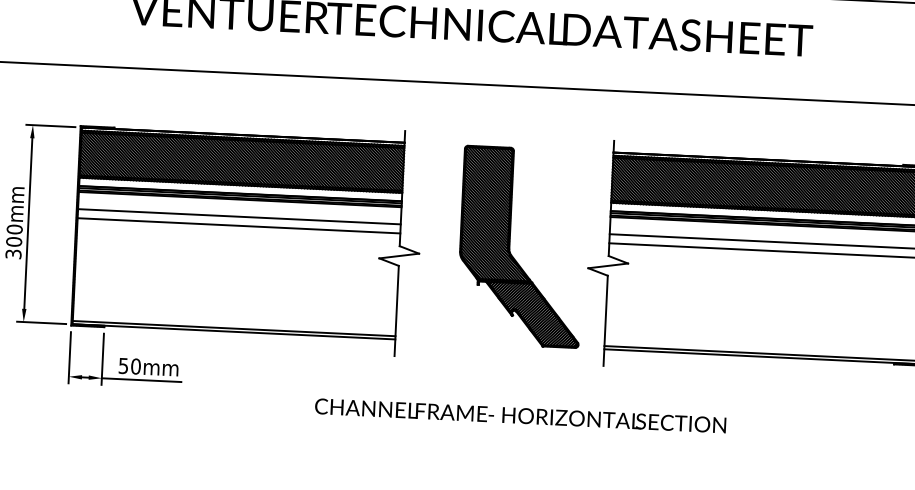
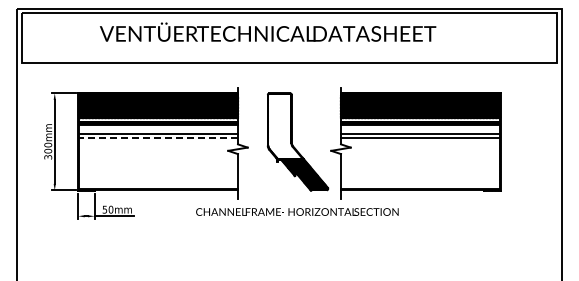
hatch: (497, 214) -> (285, 126), removed
line: (239, 226) -> (158, 138), solid -> dashed
text: (520, 414) -> (297, 211), moved

